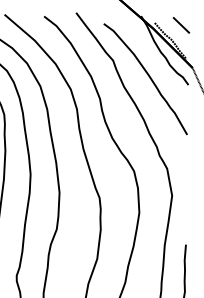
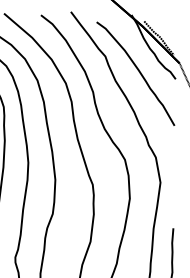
line: (181, 25) -> (169, 23), removed

